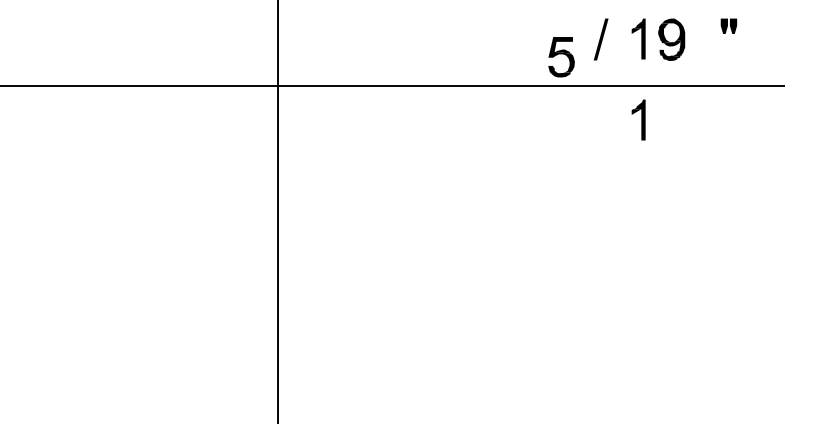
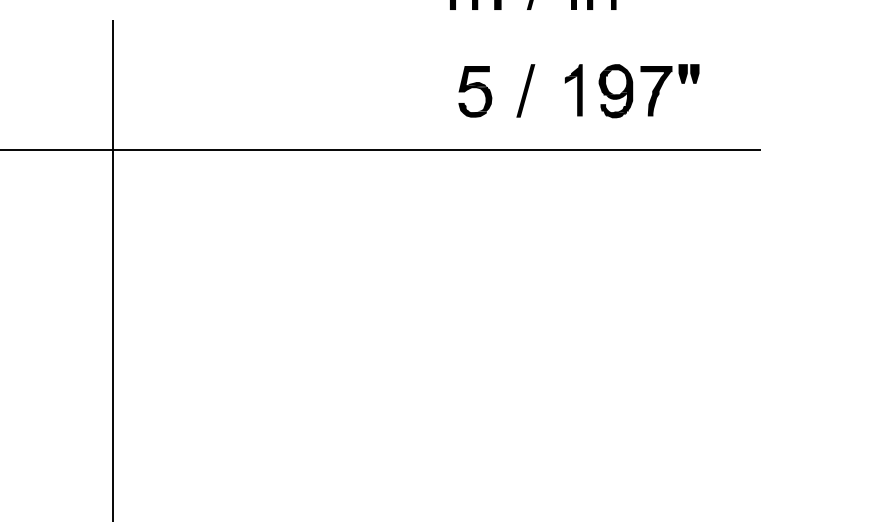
fill: (702, 39) -> (655, 90), added
part: (561, 57) -> (475, 92), moved
part: (638, 119) -> (573, 193), removed

